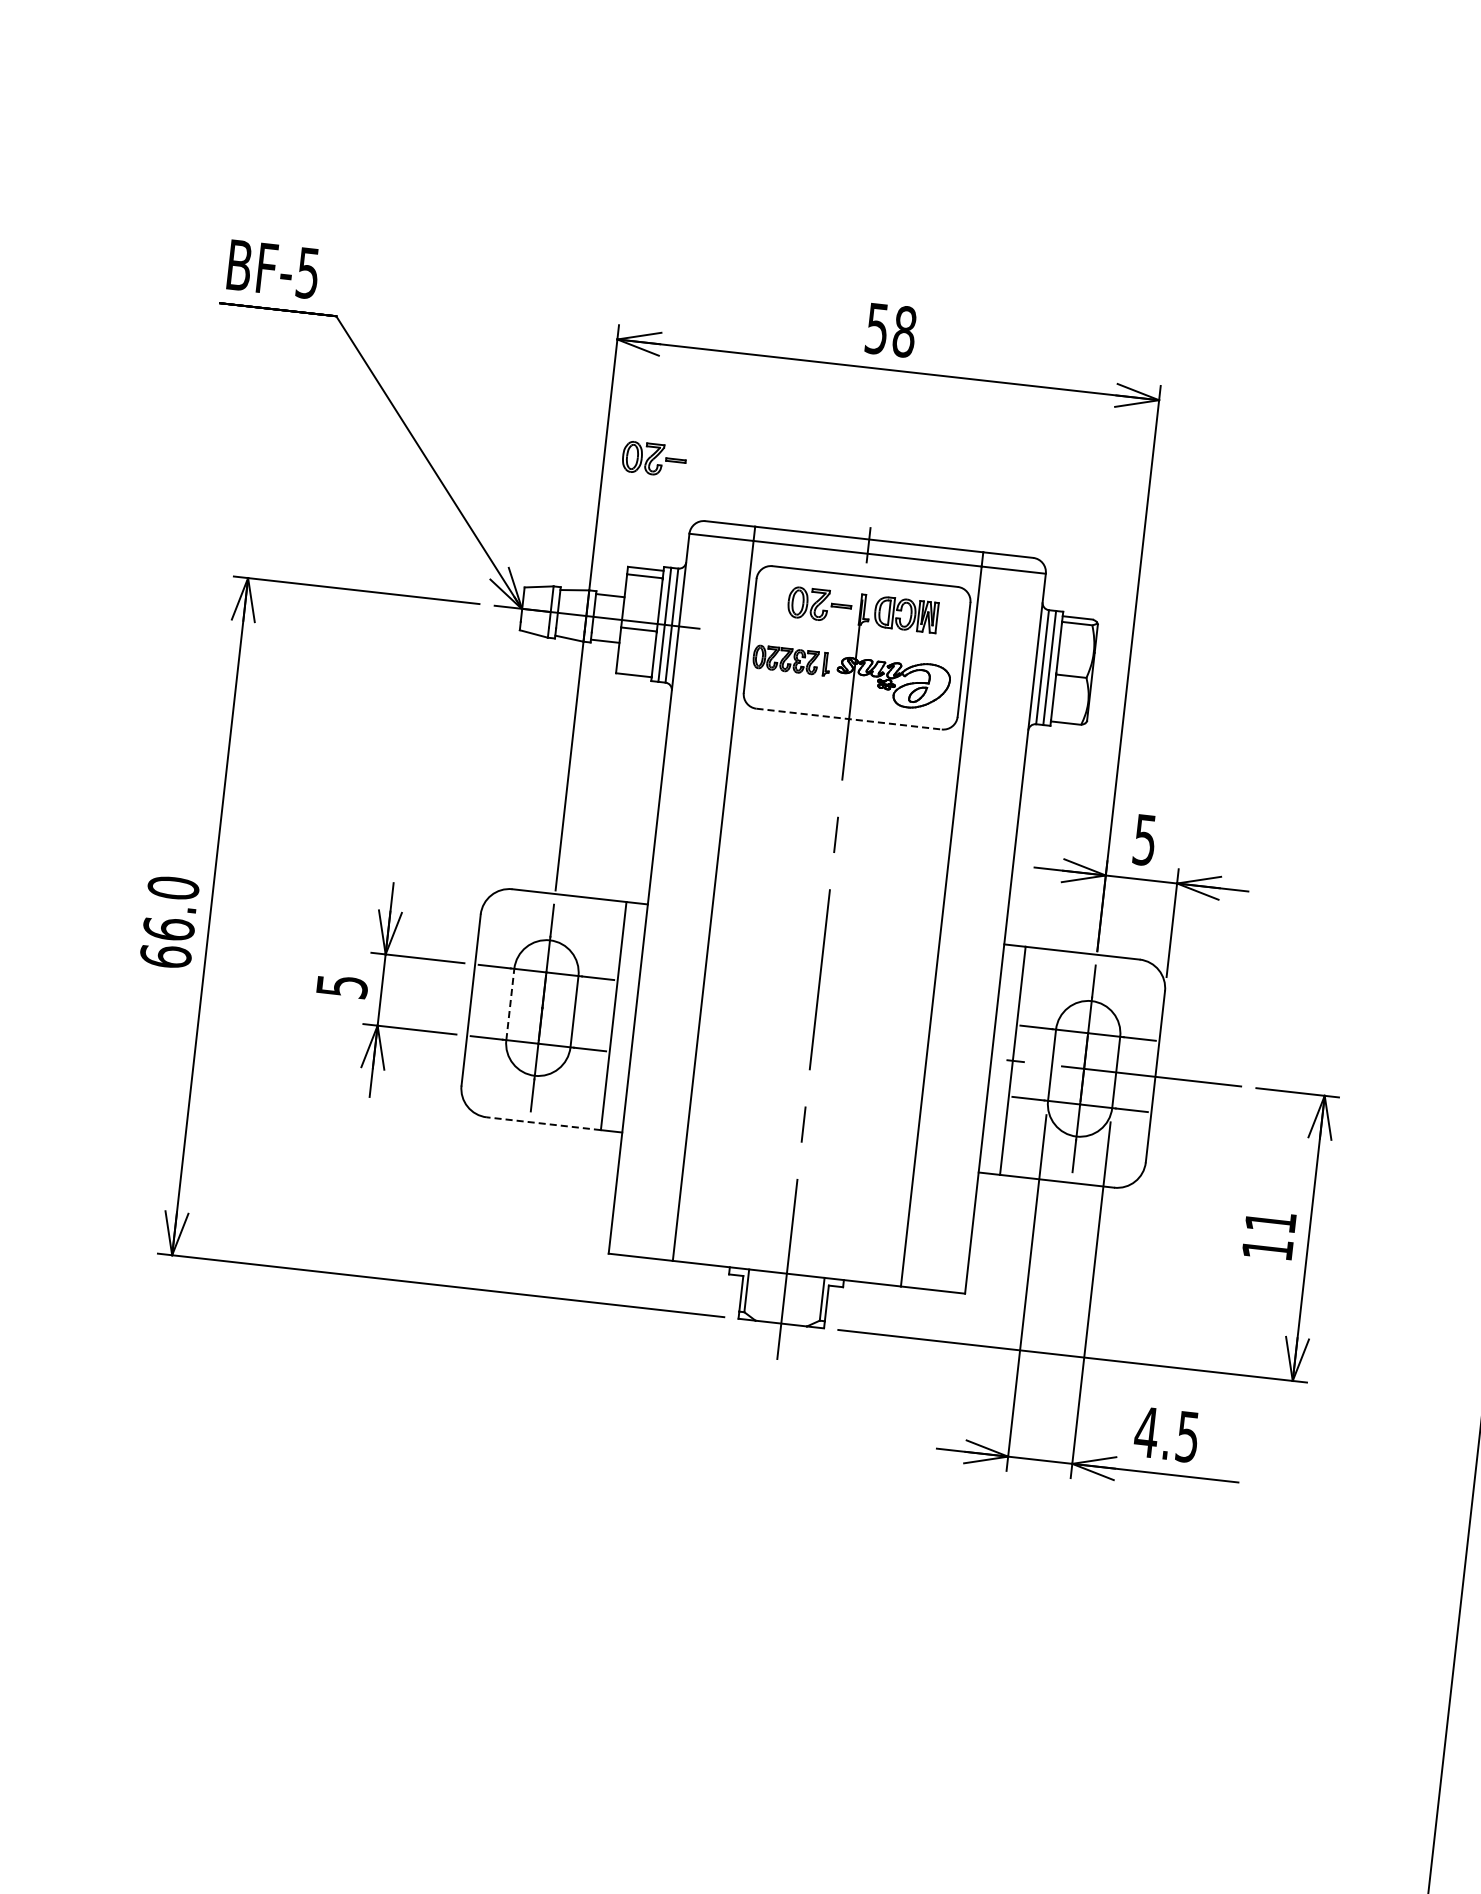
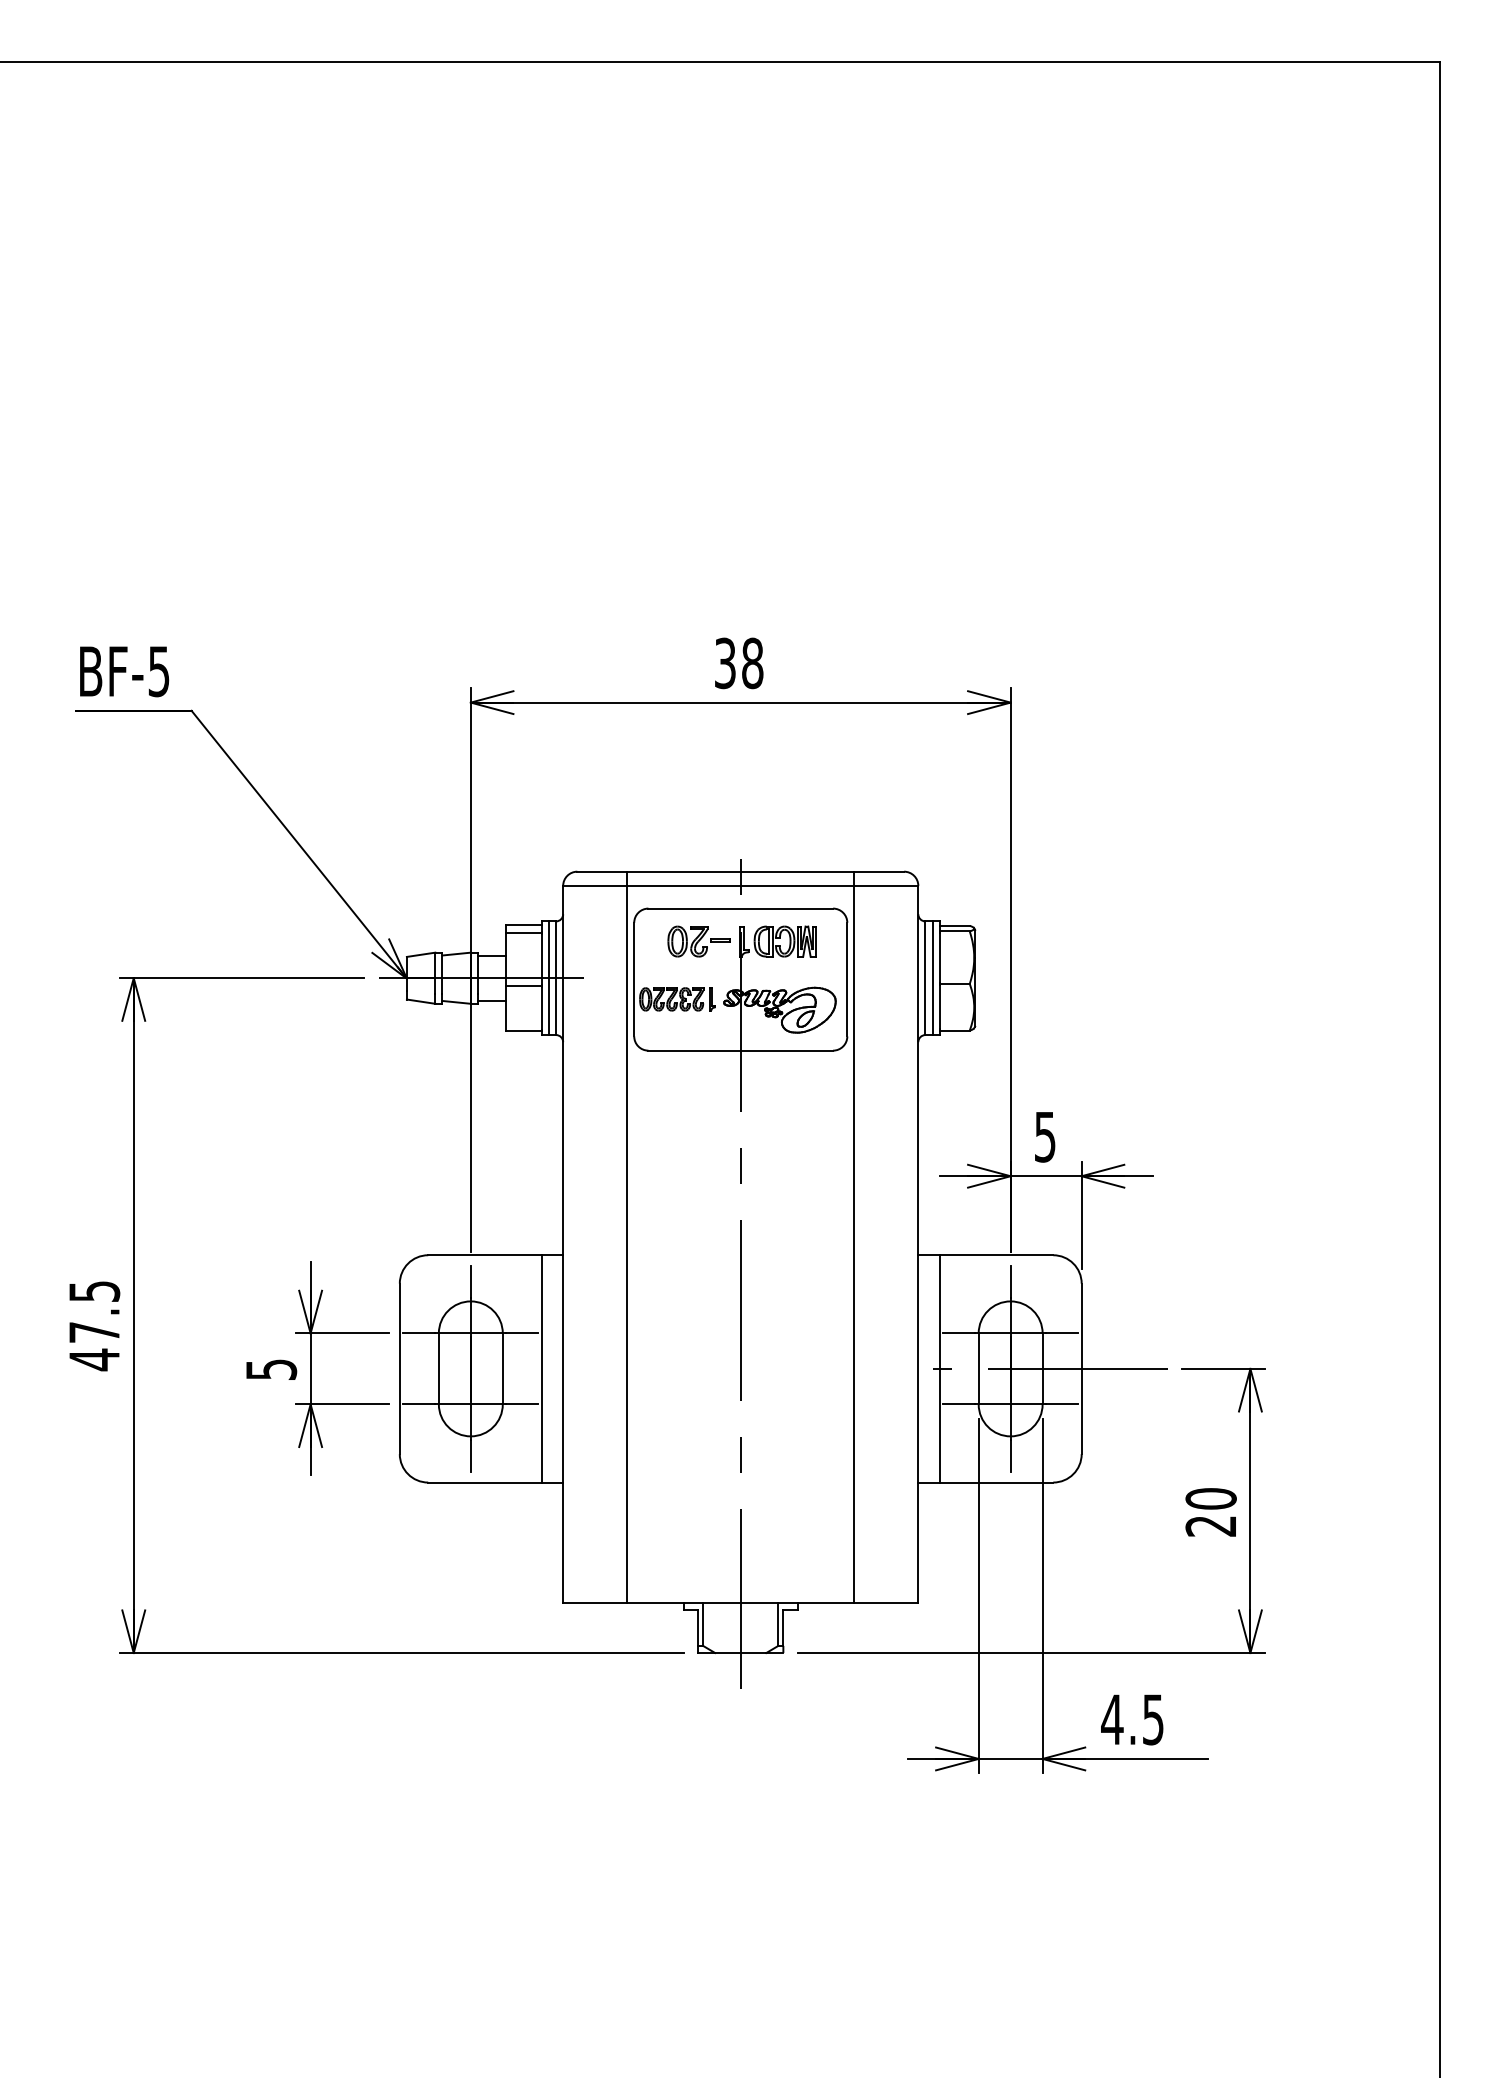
text: (877, 327) -> (725, 662), 58 -> 38
part: (653, 459) -> (519, 816), removed
line: (849, 719) -> (741, 1050), dashed -> solid
text: (169, 922) -> (94, 1325), 66.0 -> 47.5
line: (510, 1004) -> (438, 1368), dashed -> solid
line: (544, 1123) -> (485, 1482), dashed -> solid
text: (1268, 1235) -> (1210, 1512), 11 -> 20

